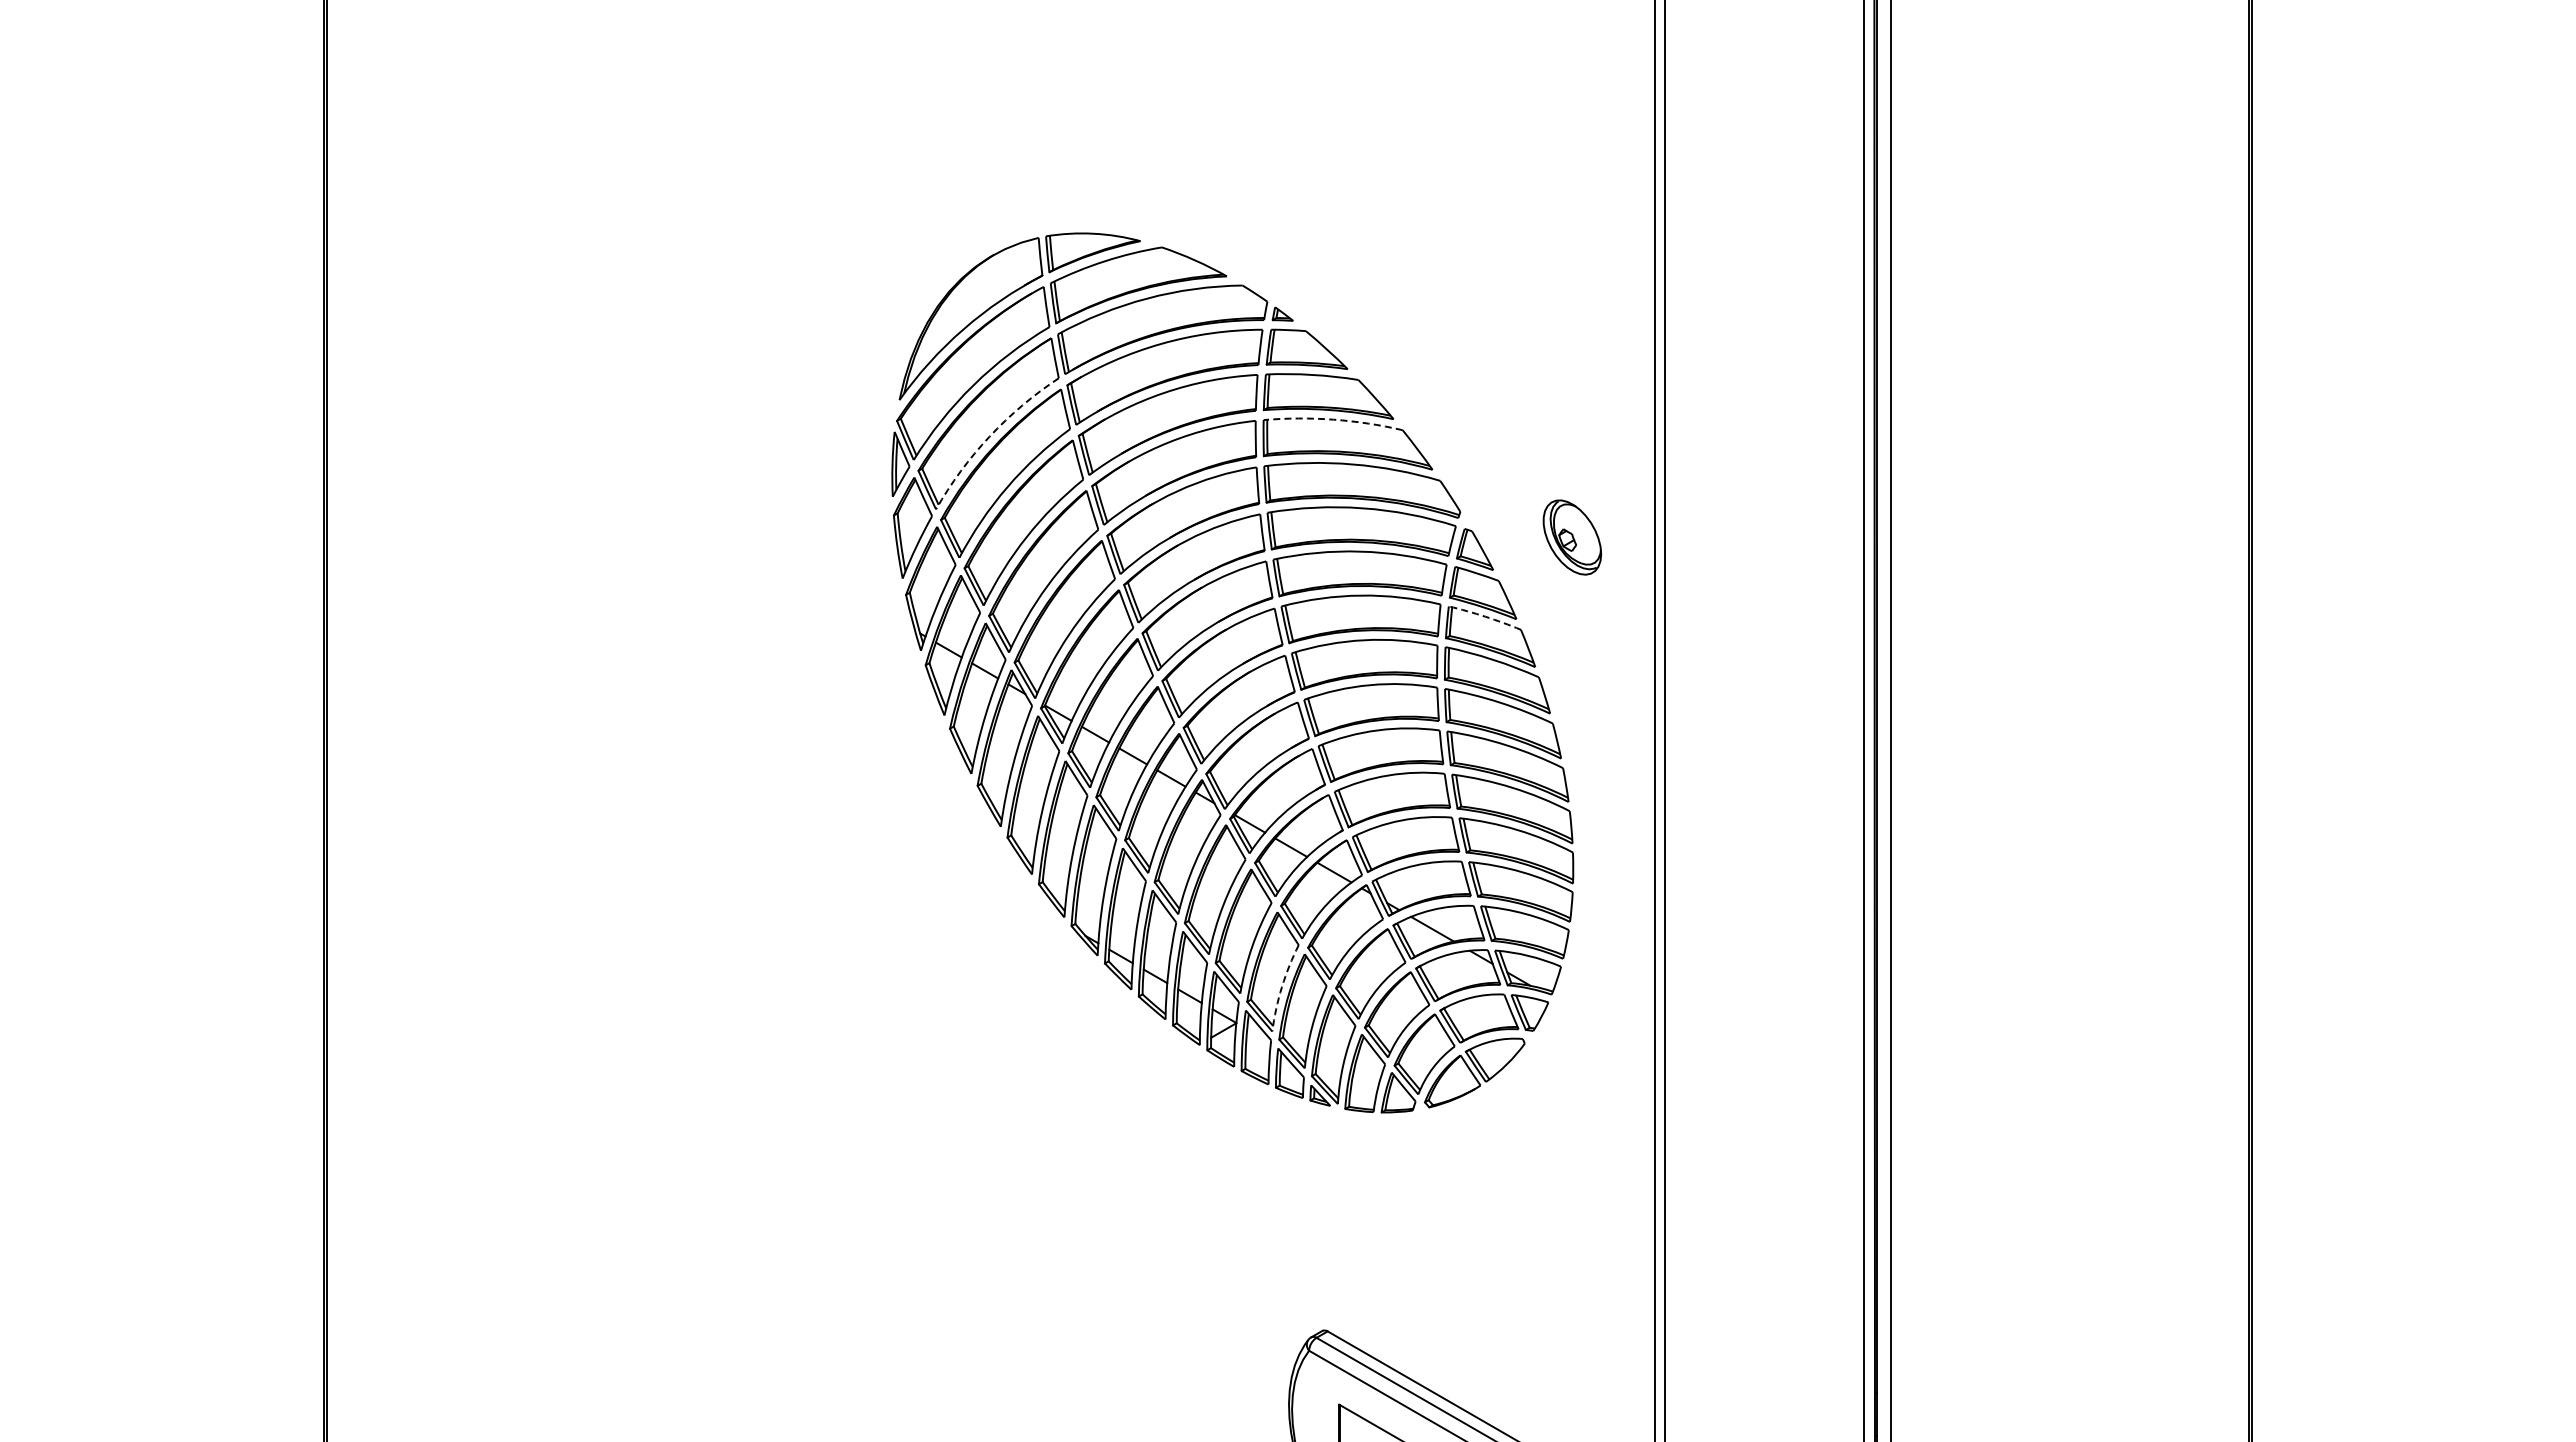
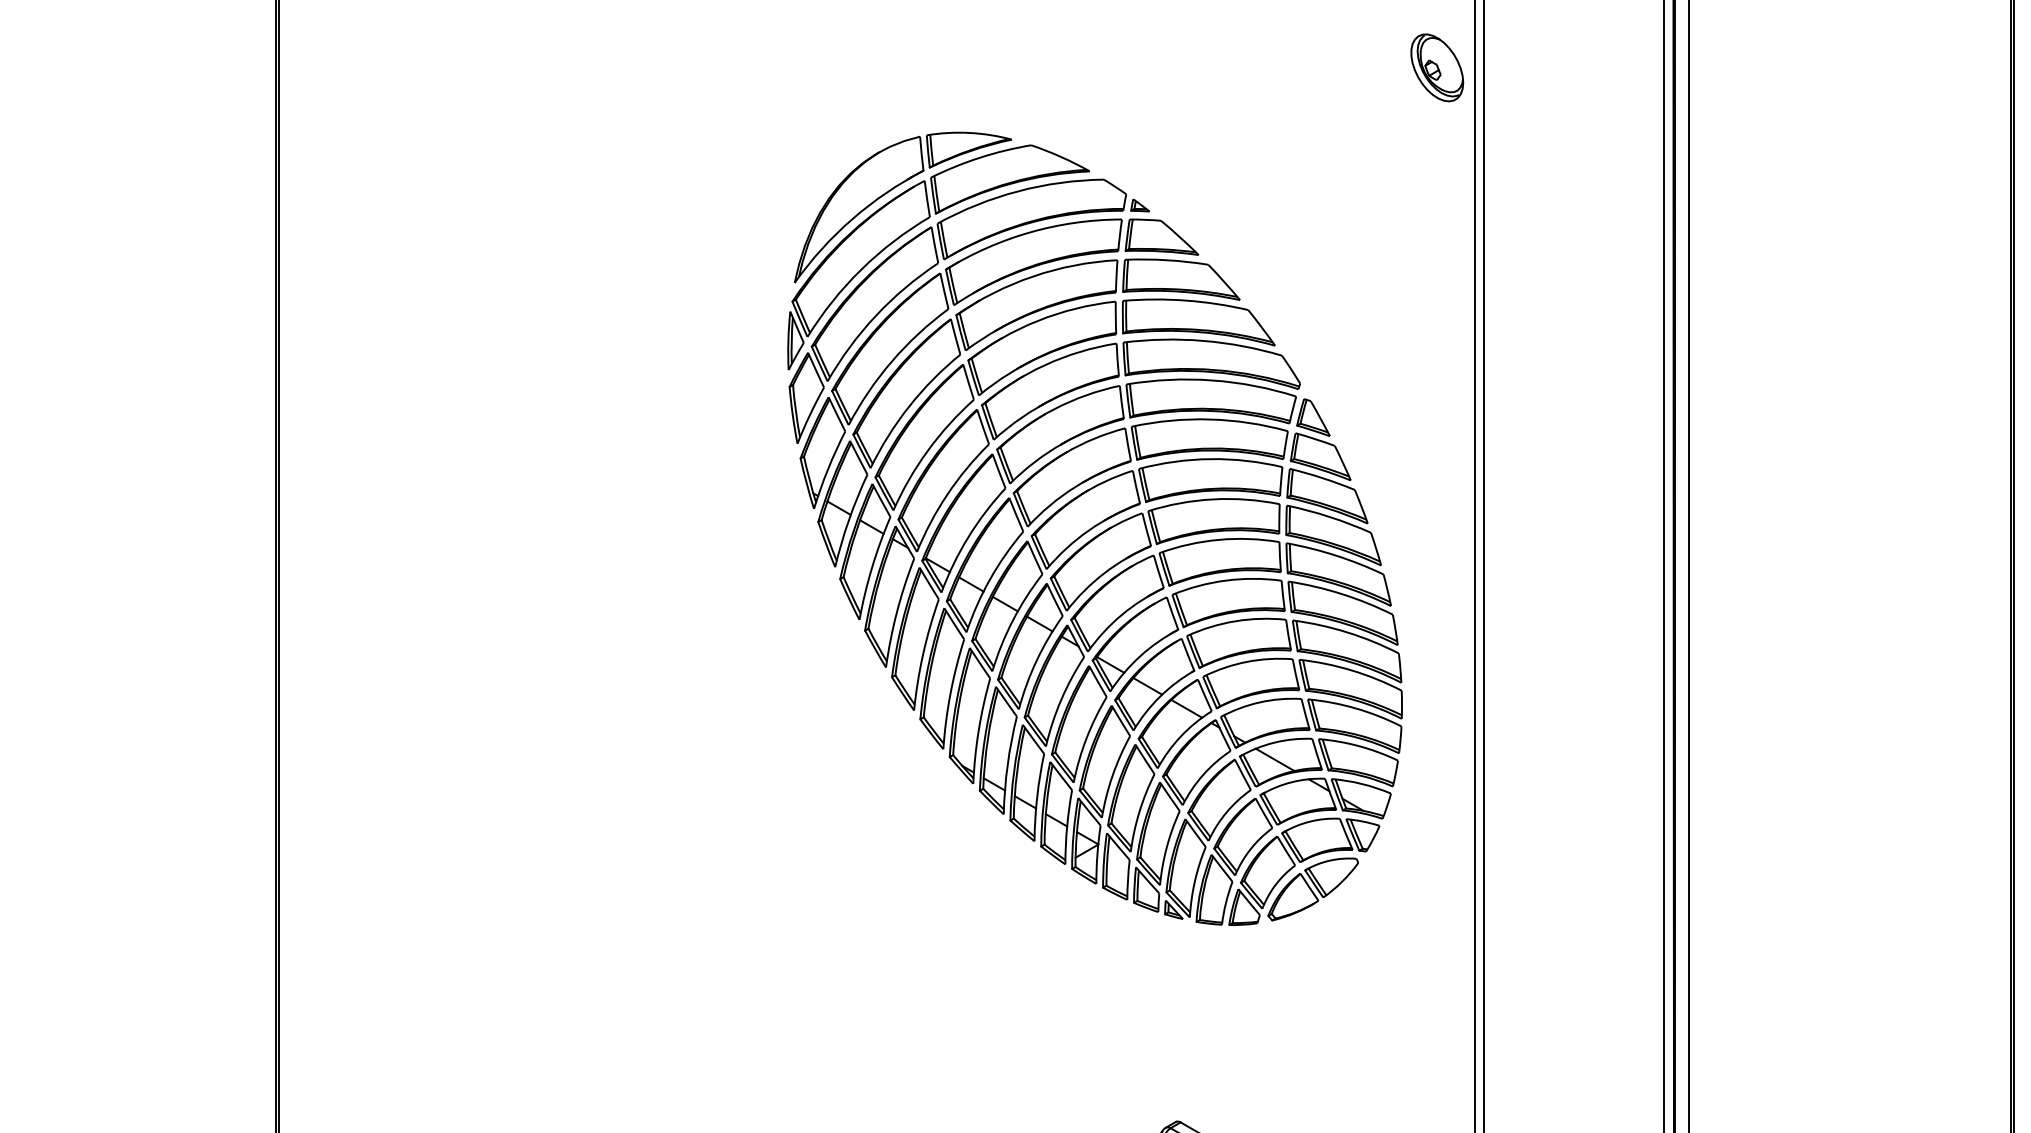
arc: (1333, 419) -> (1185, 300), dashed -> solid
arc: (989, 436) -> (875, 315), dashed -> solid
part: (1572, 537) -> (1437, 67), moved
arc: (1485, 616) -> (1322, 477), dashed -> solid
arc: (1281, 987) -> (1139, 812), dashed -> solid

